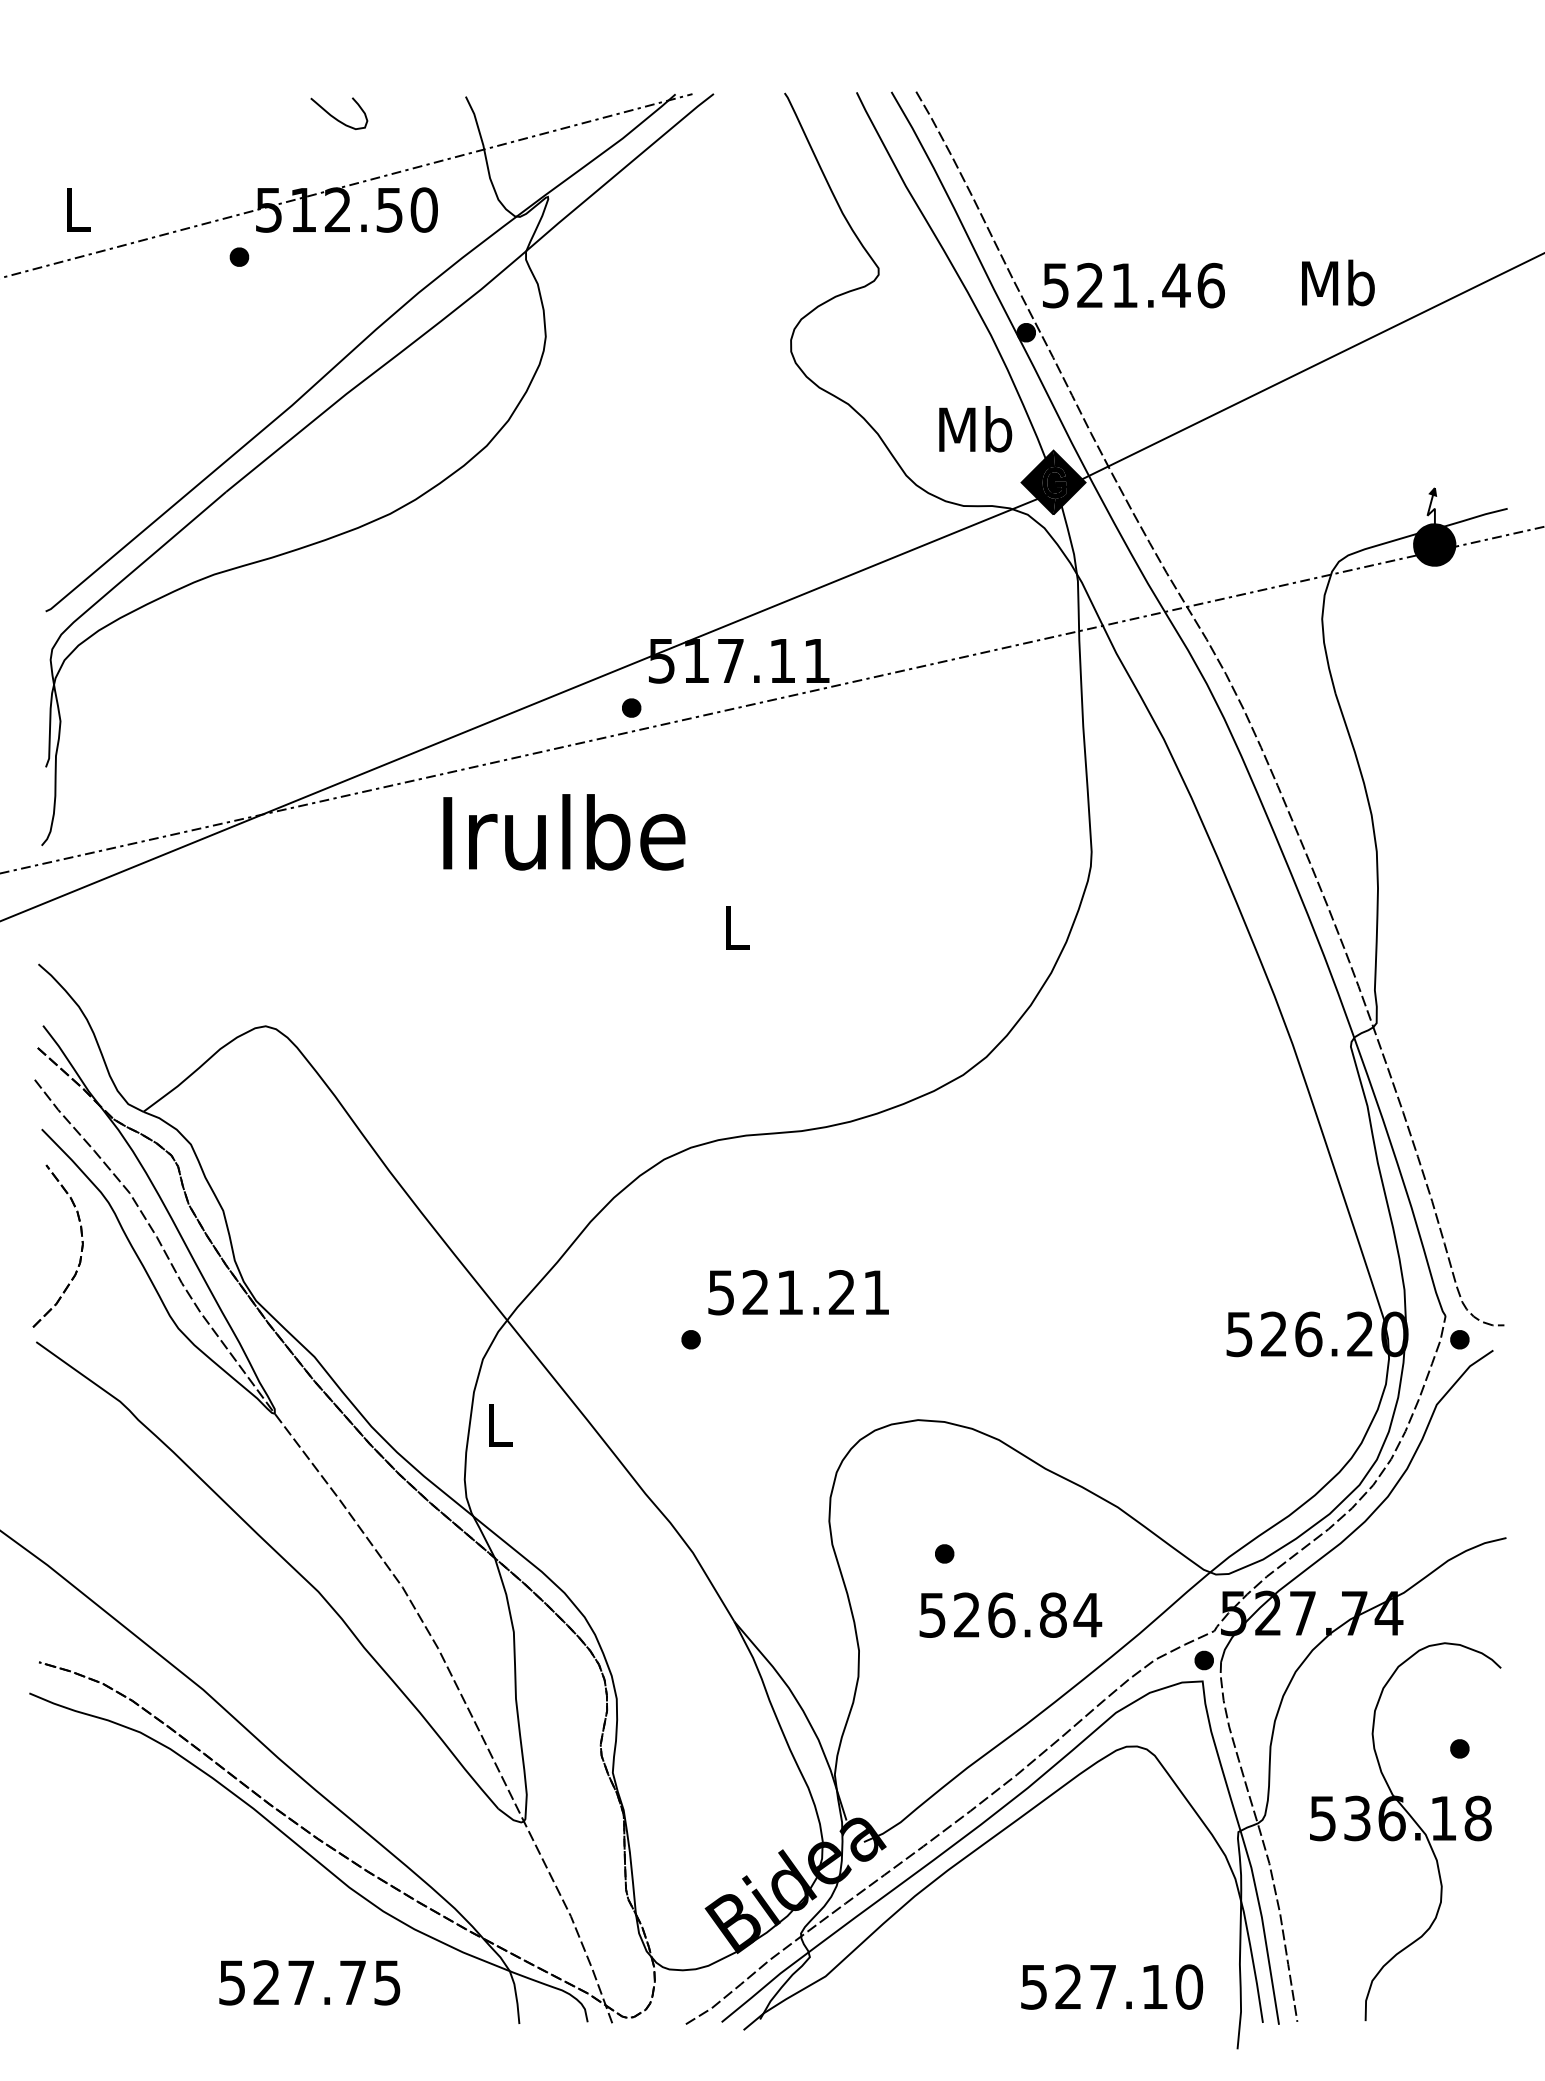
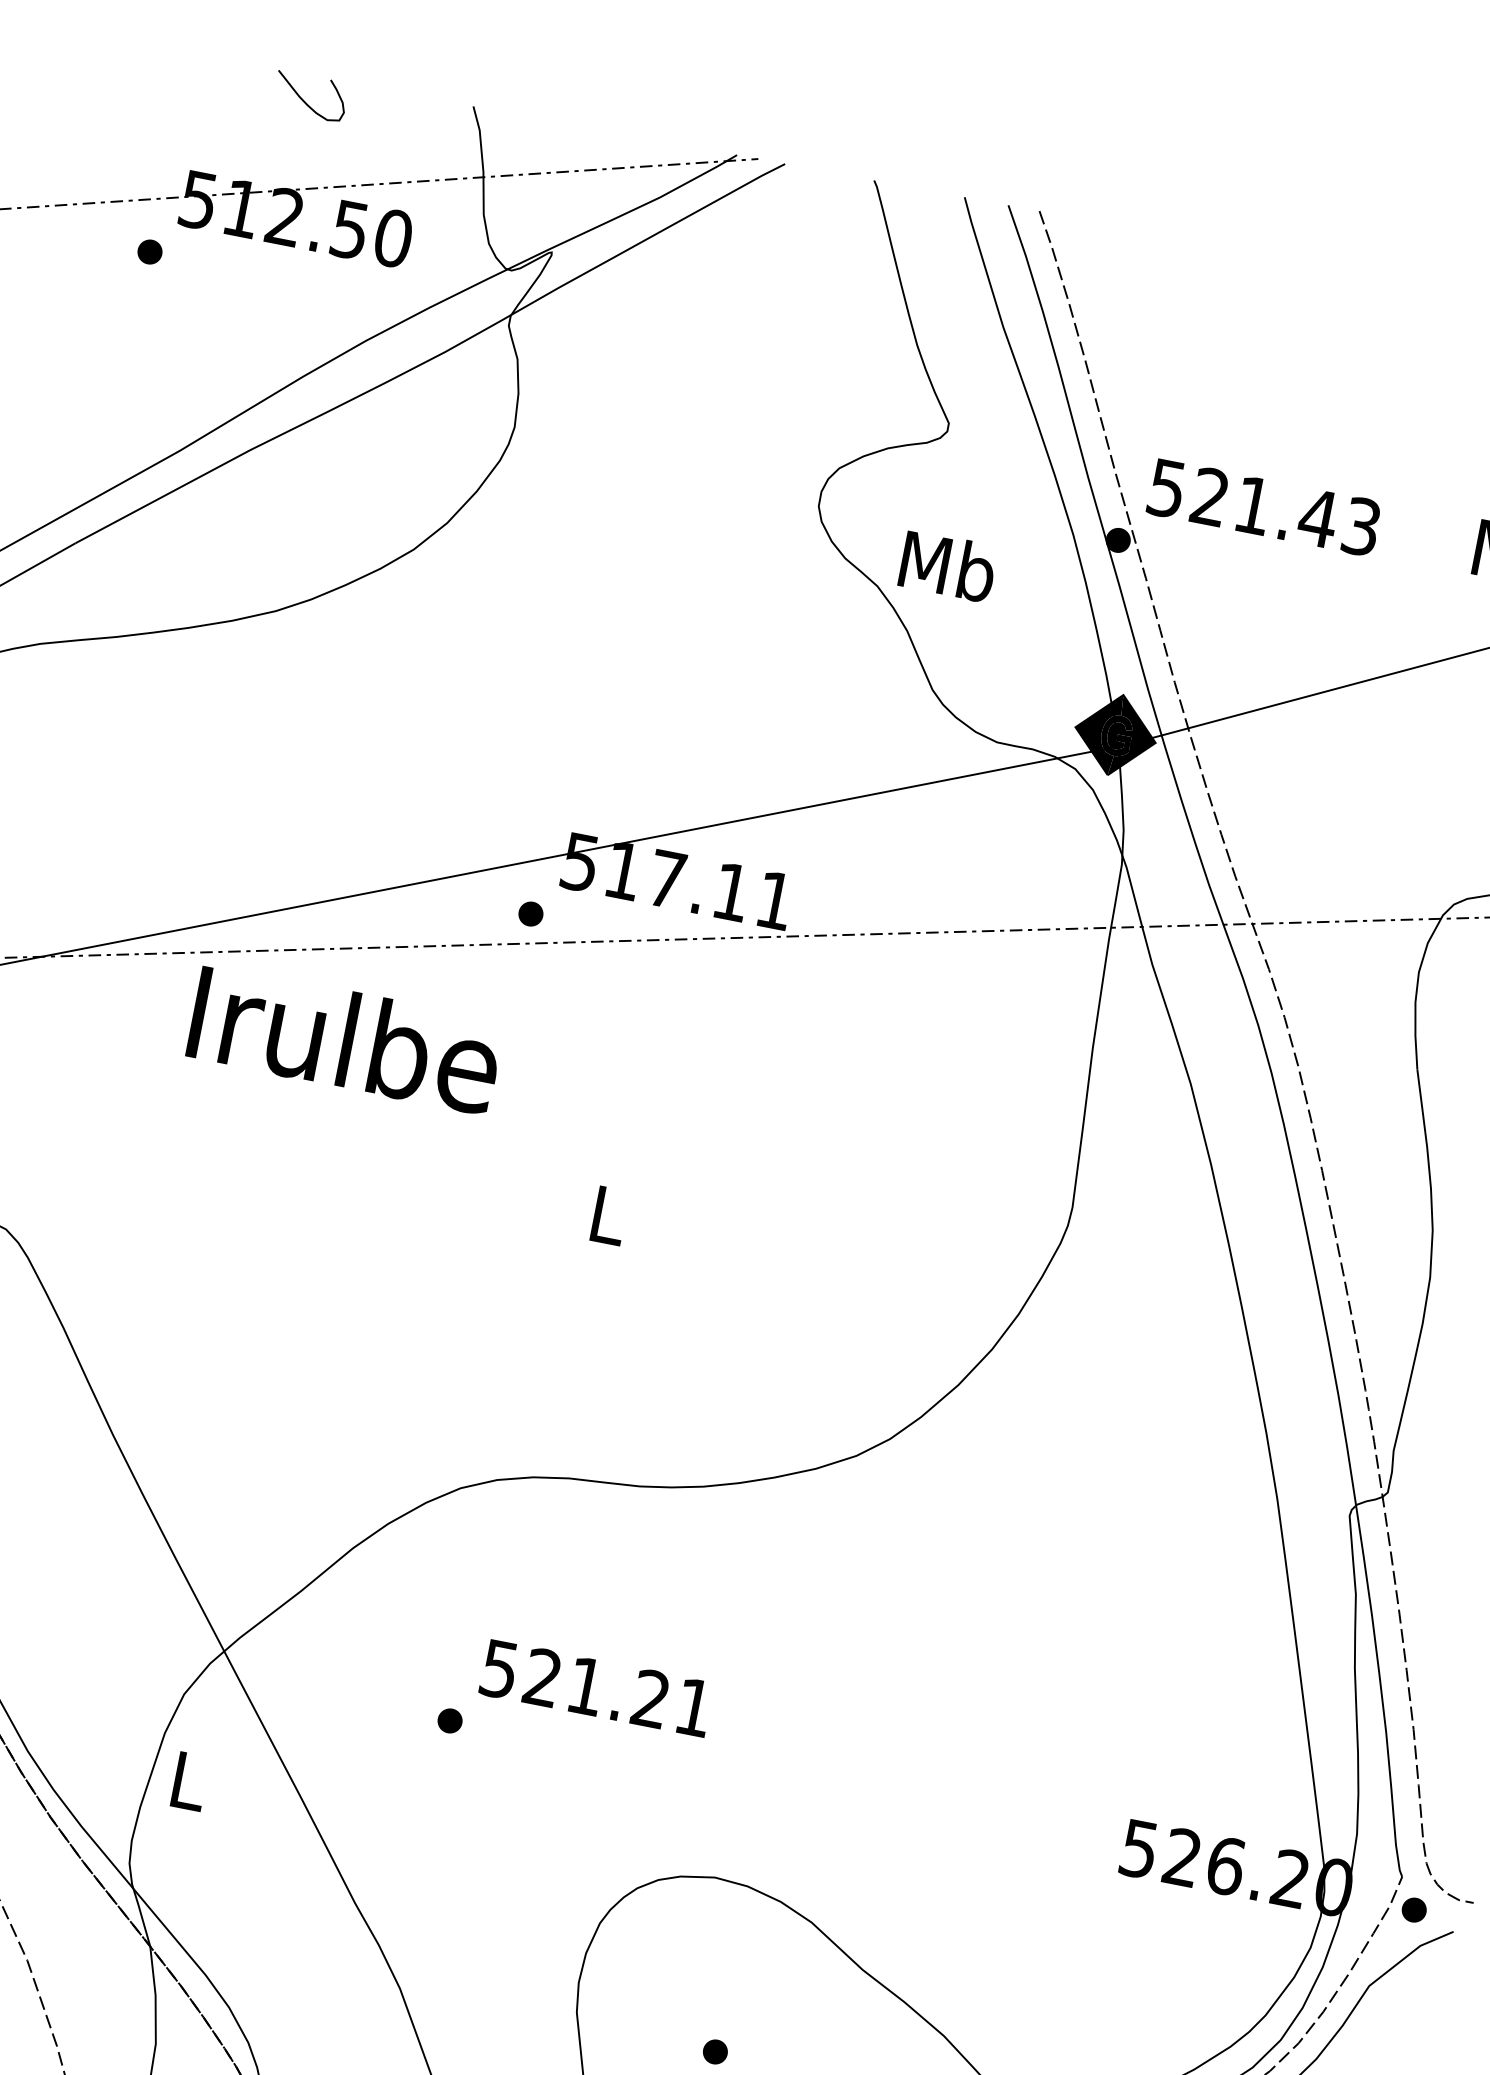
text: (1210, 285) -> (1360, 526), 521.46 -> 521.43
text: (975, 429) -> (947, 566), moved
text: (564, 832) -> (345, 1039), moved

